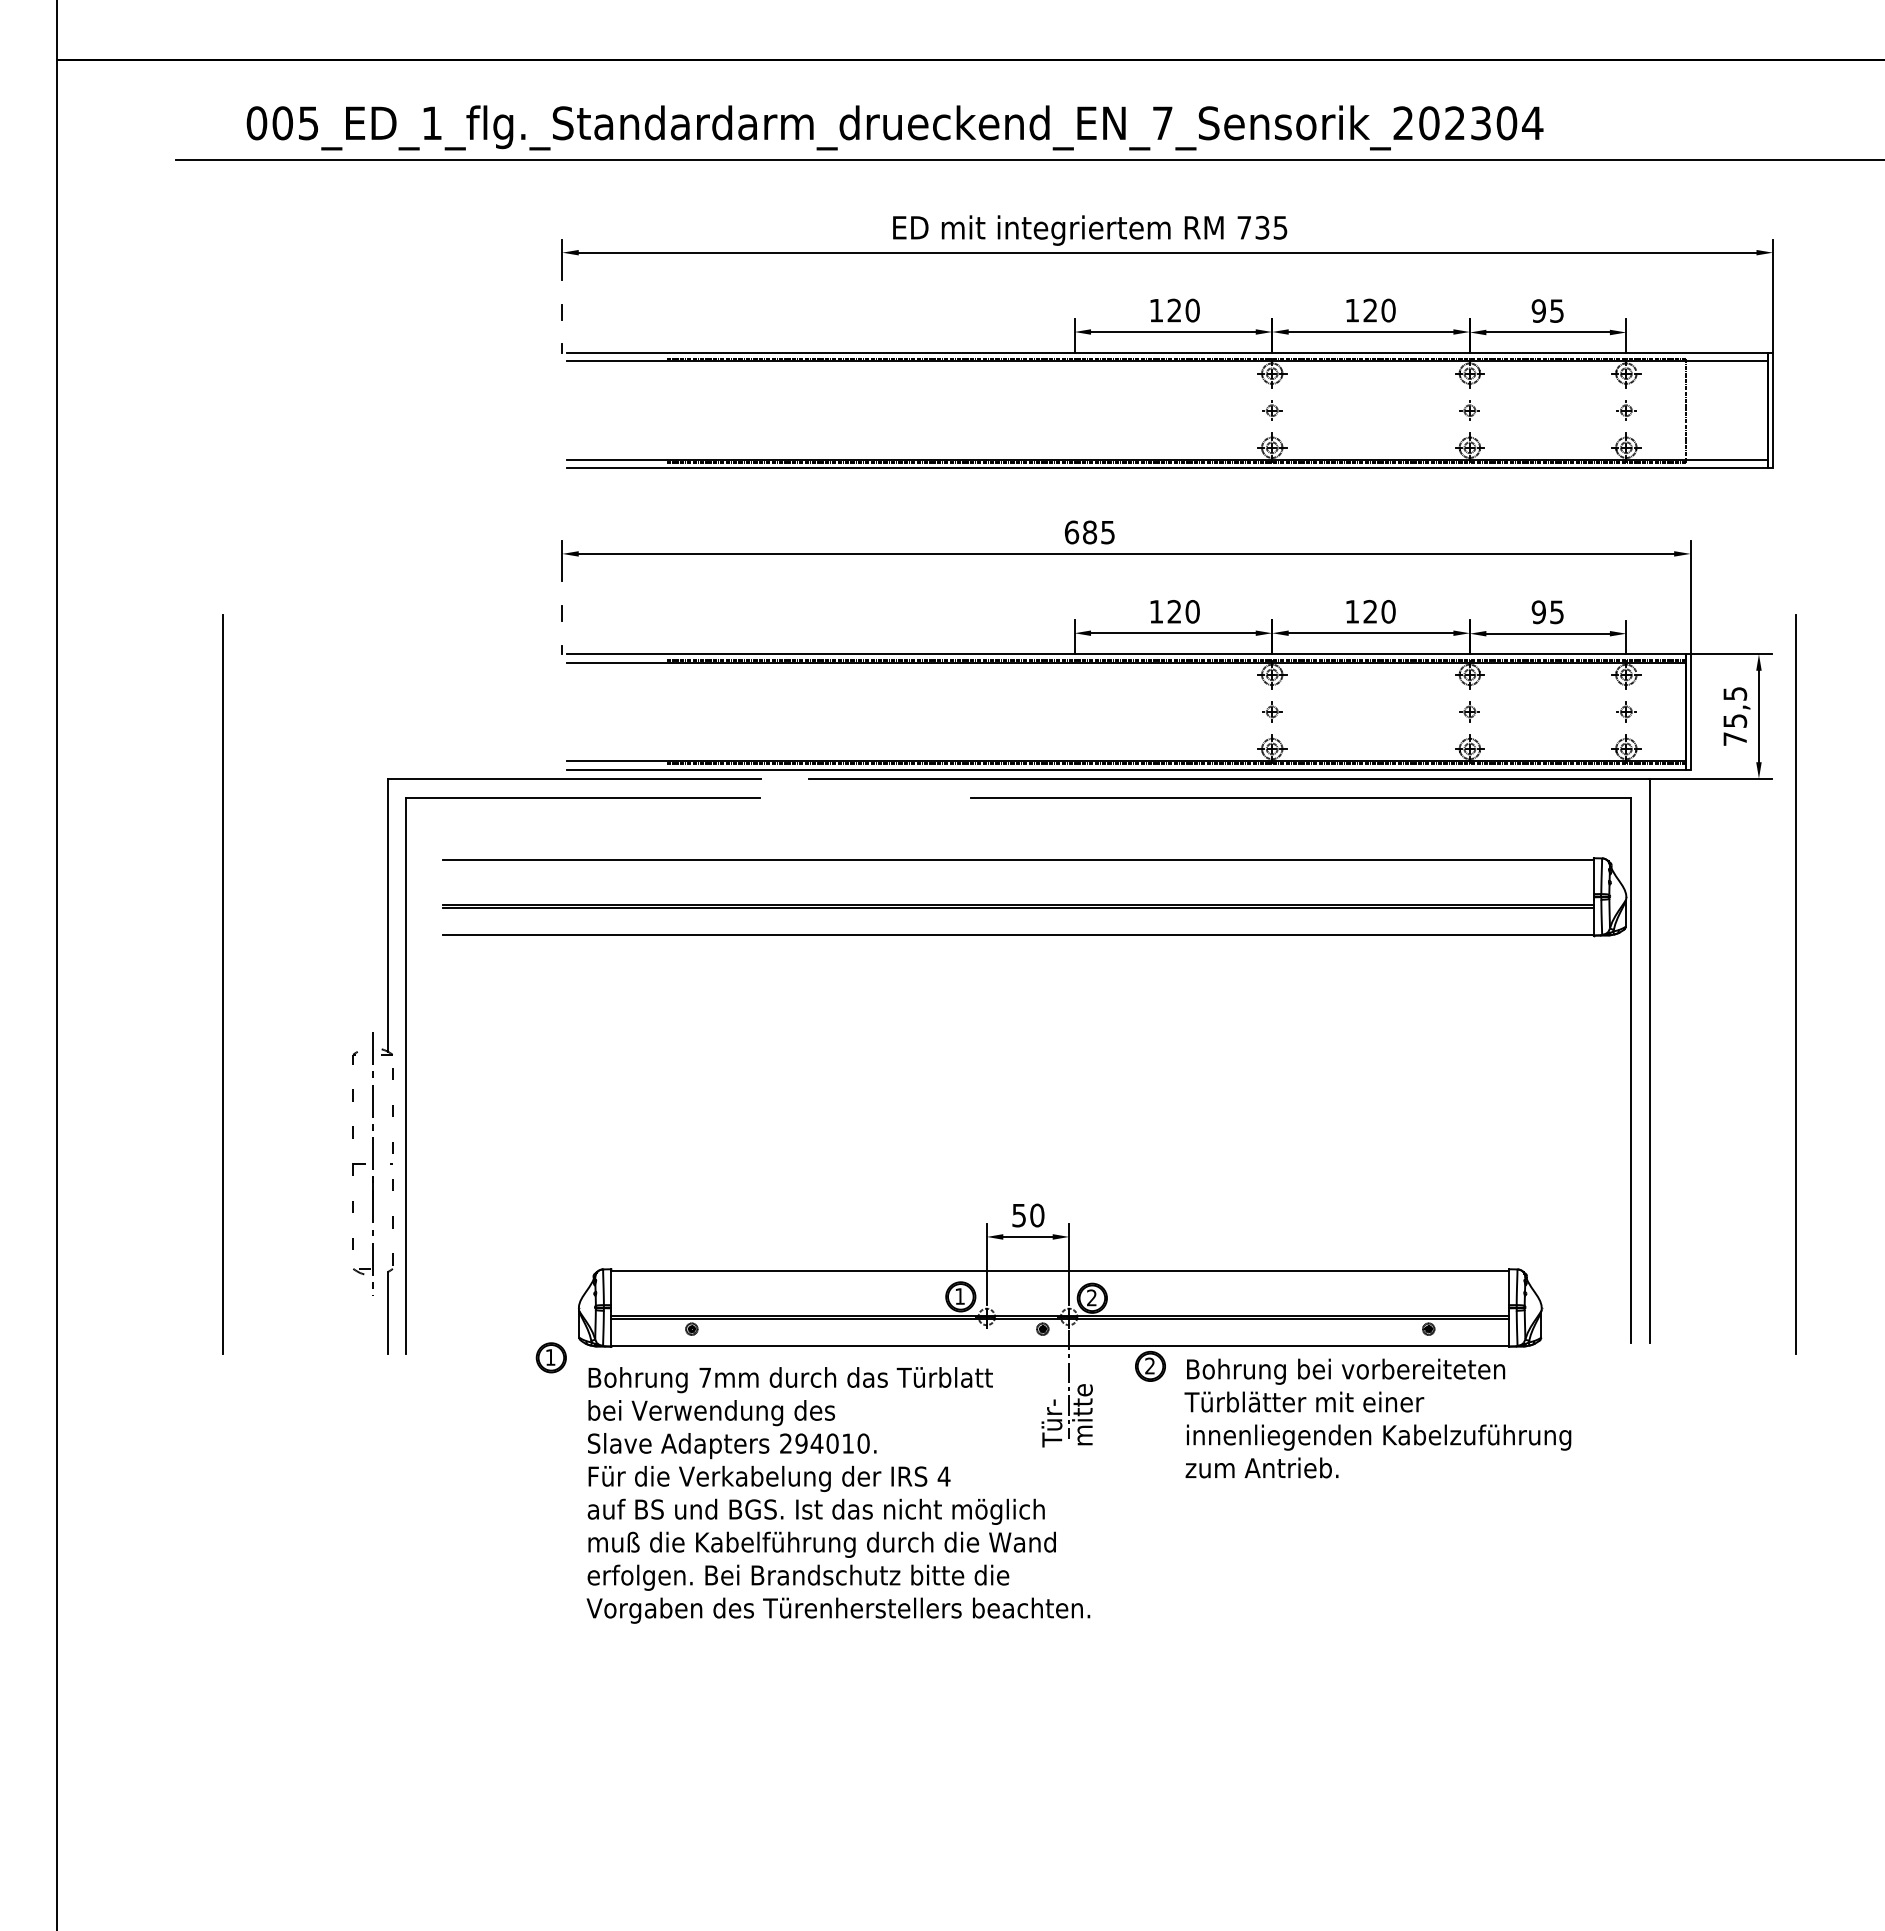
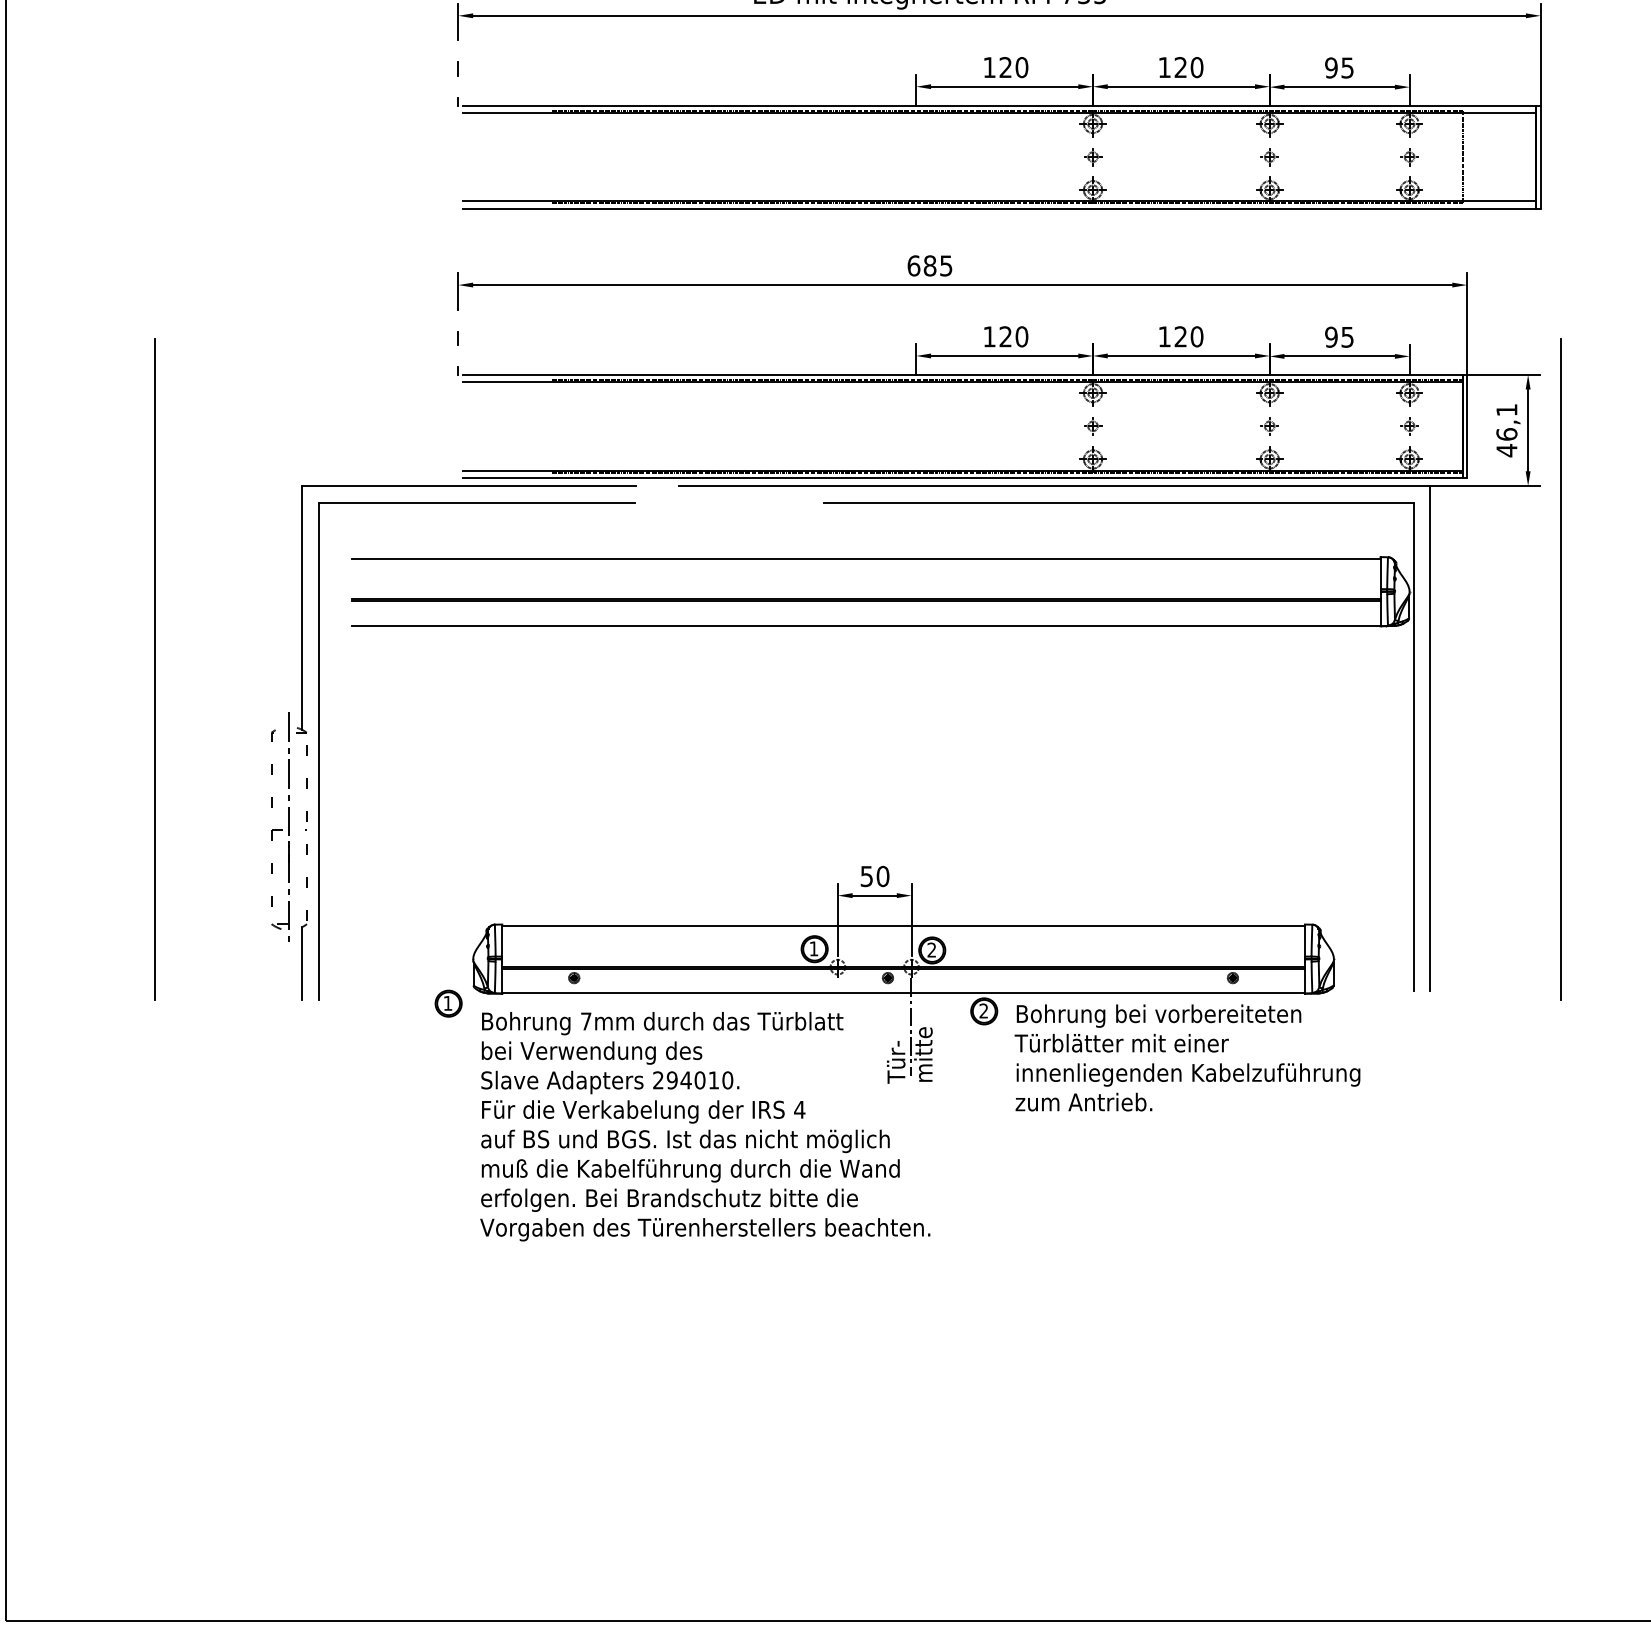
text: (1735, 716) -> (1507, 430), 75,5 -> 46,1

